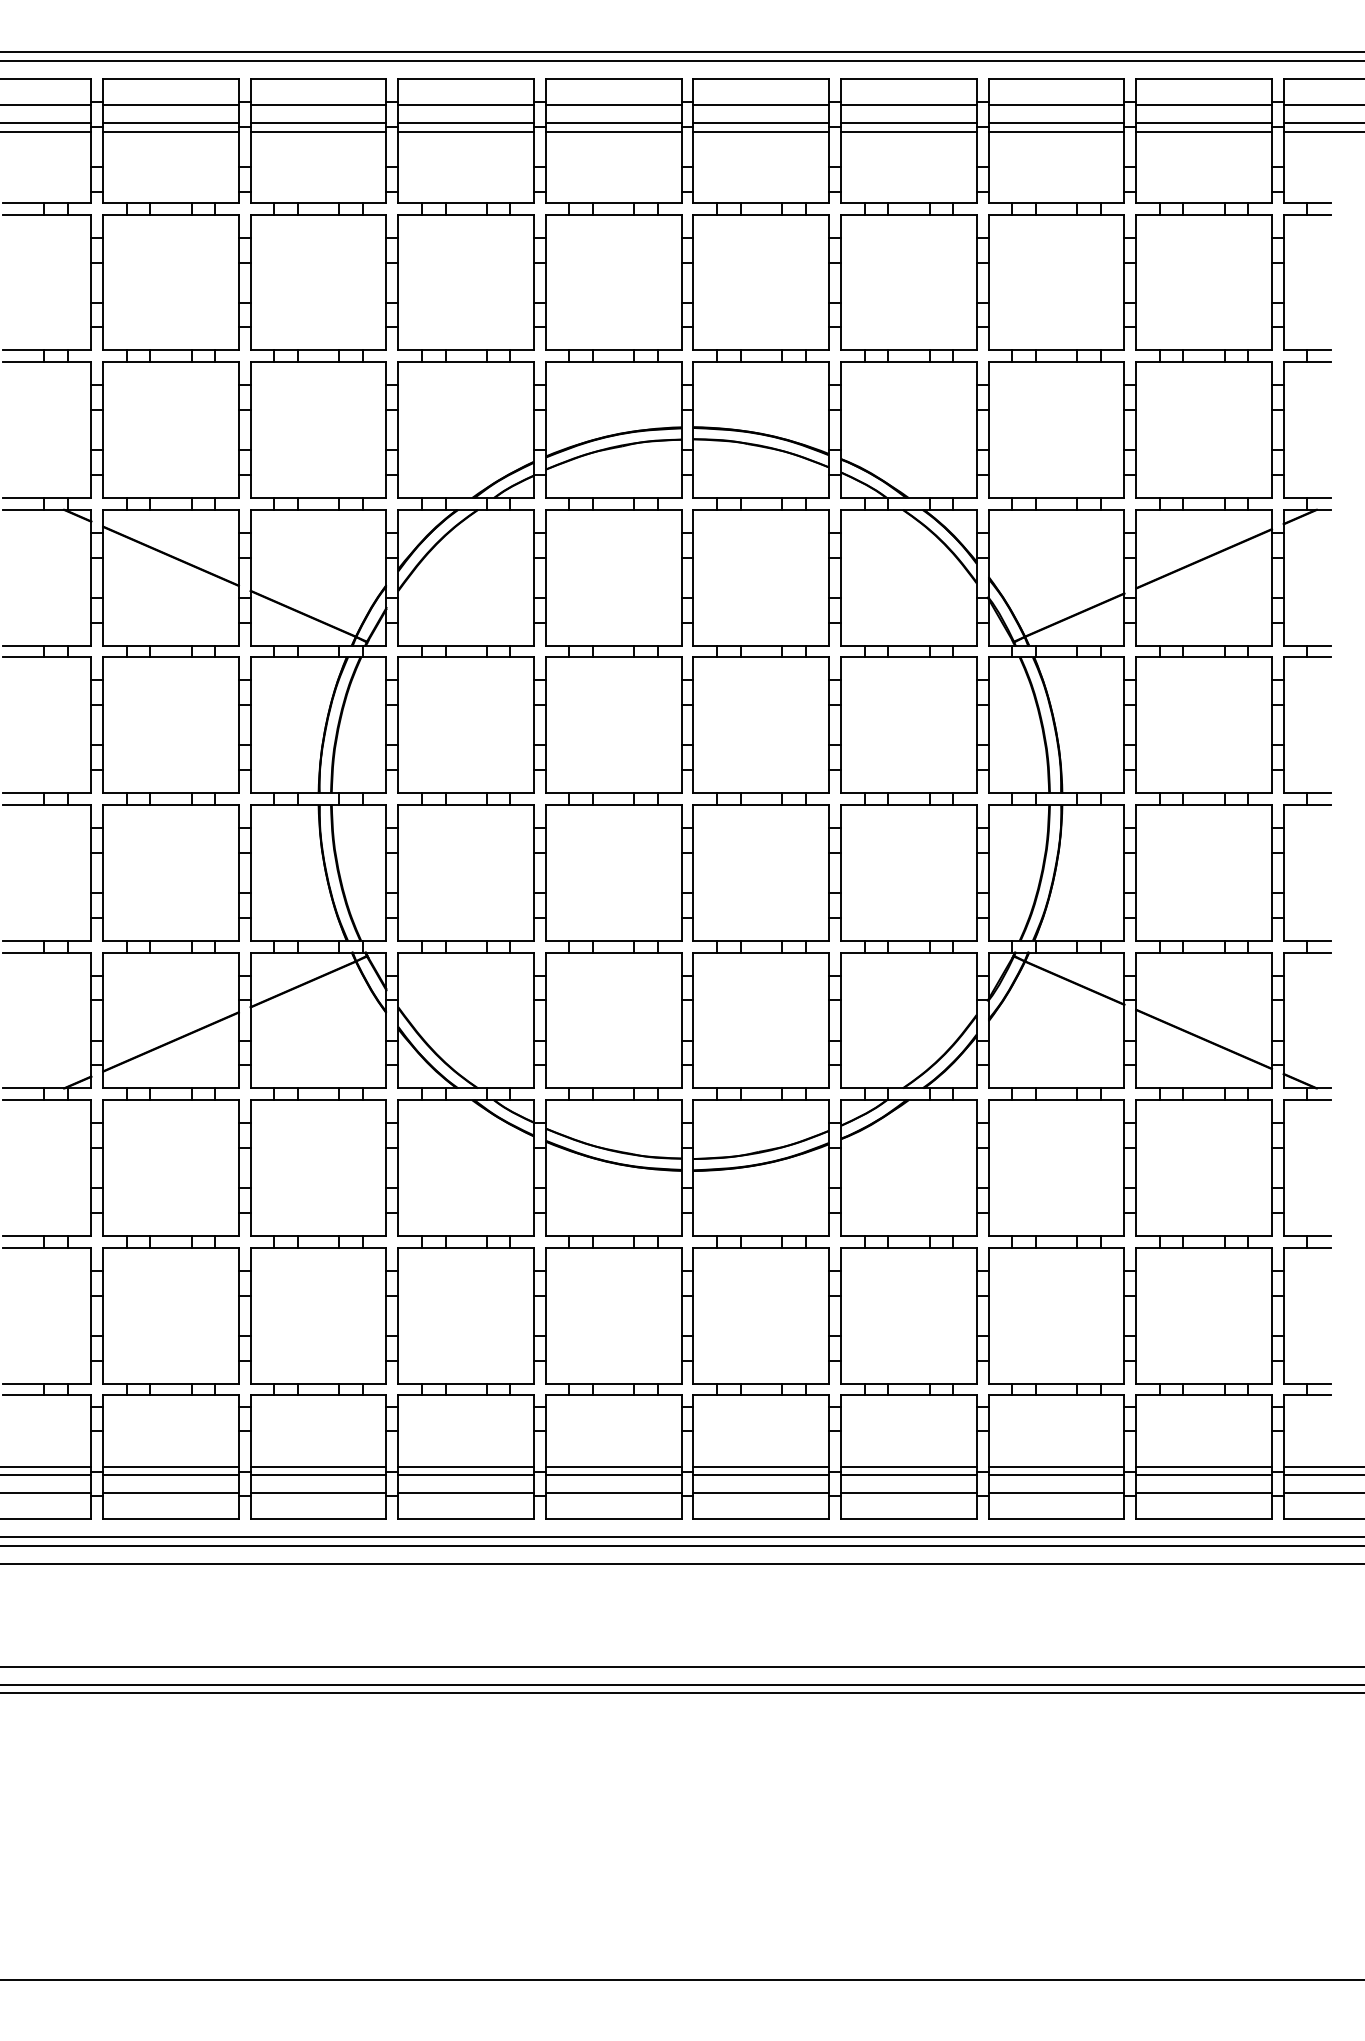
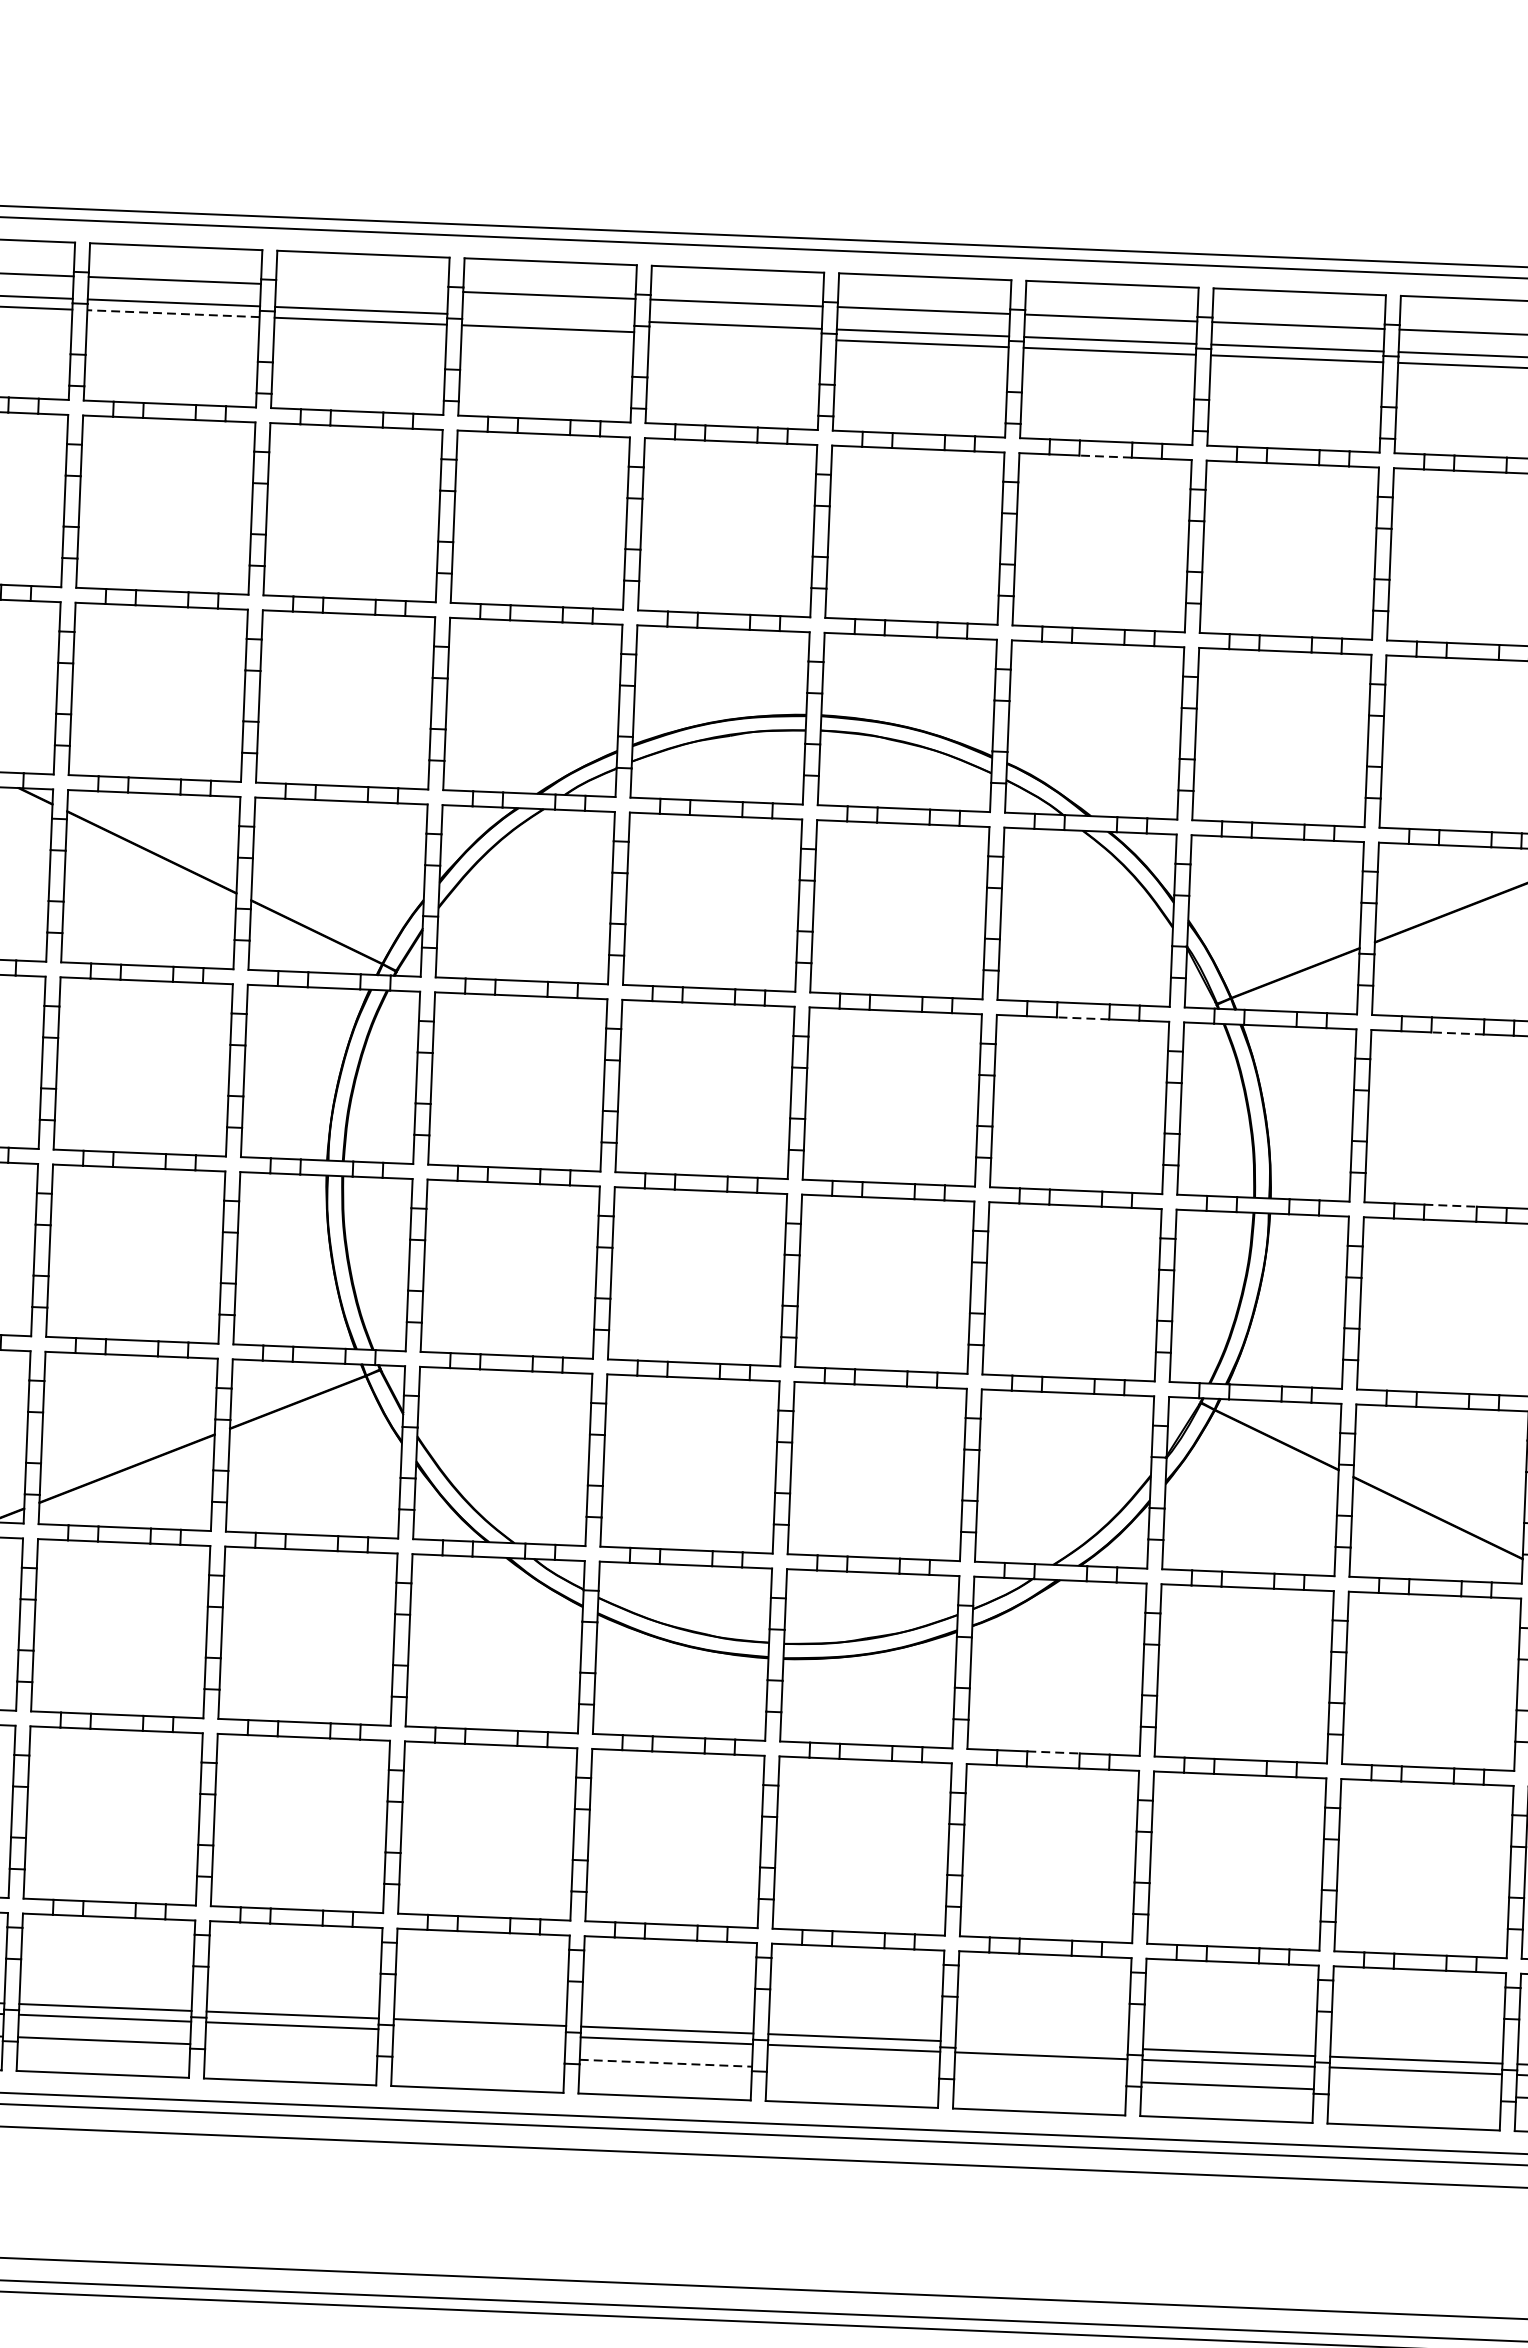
line: (318, 105) -> (361, 287), removed
line: (466, 123) -> (548, 318), removed
line: (171, 131) -> (174, 313), solid -> dashed
line: (613, 131) -> (734, 335), removed
line: (908, 214) -> (1105, 456), solid -> dashed
line: (908, 657) -> (1082, 1018), solid -> dashed
line: (1204, 657) -> (1458, 1033), solid -> dashed
line: (1204, 793) -> (1451, 1206), solid -> dashed
line: (908, 1235) -> (1053, 1751), solid -> dashed
line: (908, 1466) -> (1041, 2044), removed
line: (466, 1475) -> (479, 2033), removed
line: (318, 1492) -> (291, 2047), removed
line: (466, 1492) -> (479, 2055), removed
line: (613, 1492) -> (665, 2062), solid -> dashed
line: (761, 1492) -> (853, 2070), removed
line: (908, 1492) -> (1039, 2077), removed
line: (1203, 1492) -> (1414, 2092), removed

